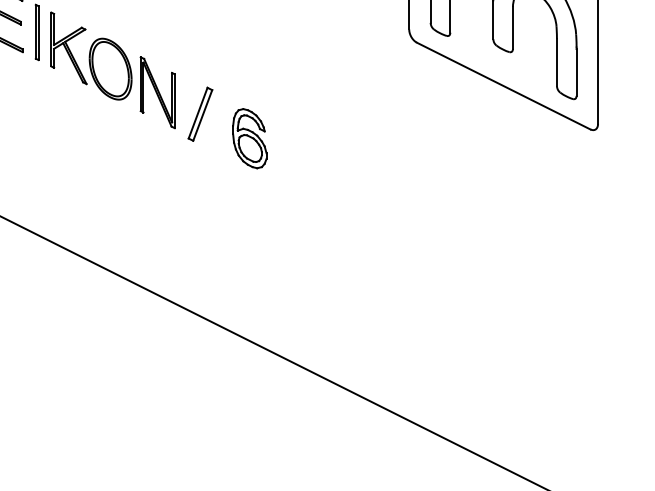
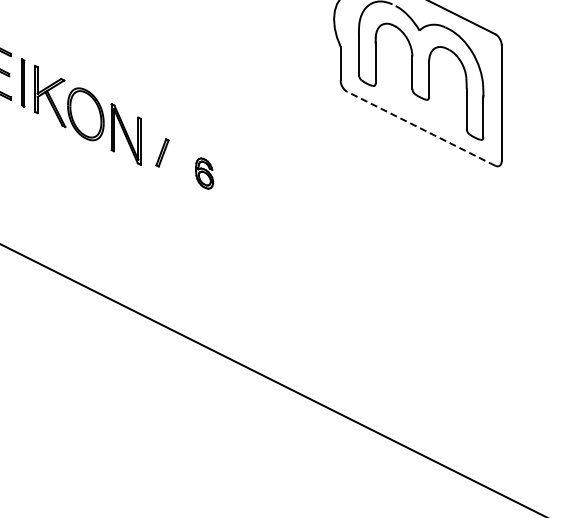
line: (503, 85) -> (421, 128), solid -> dashed
part: (200, 113) -> (162, 152), size x0.6
part: (249, 138) -> (204, 173), size x0.6

